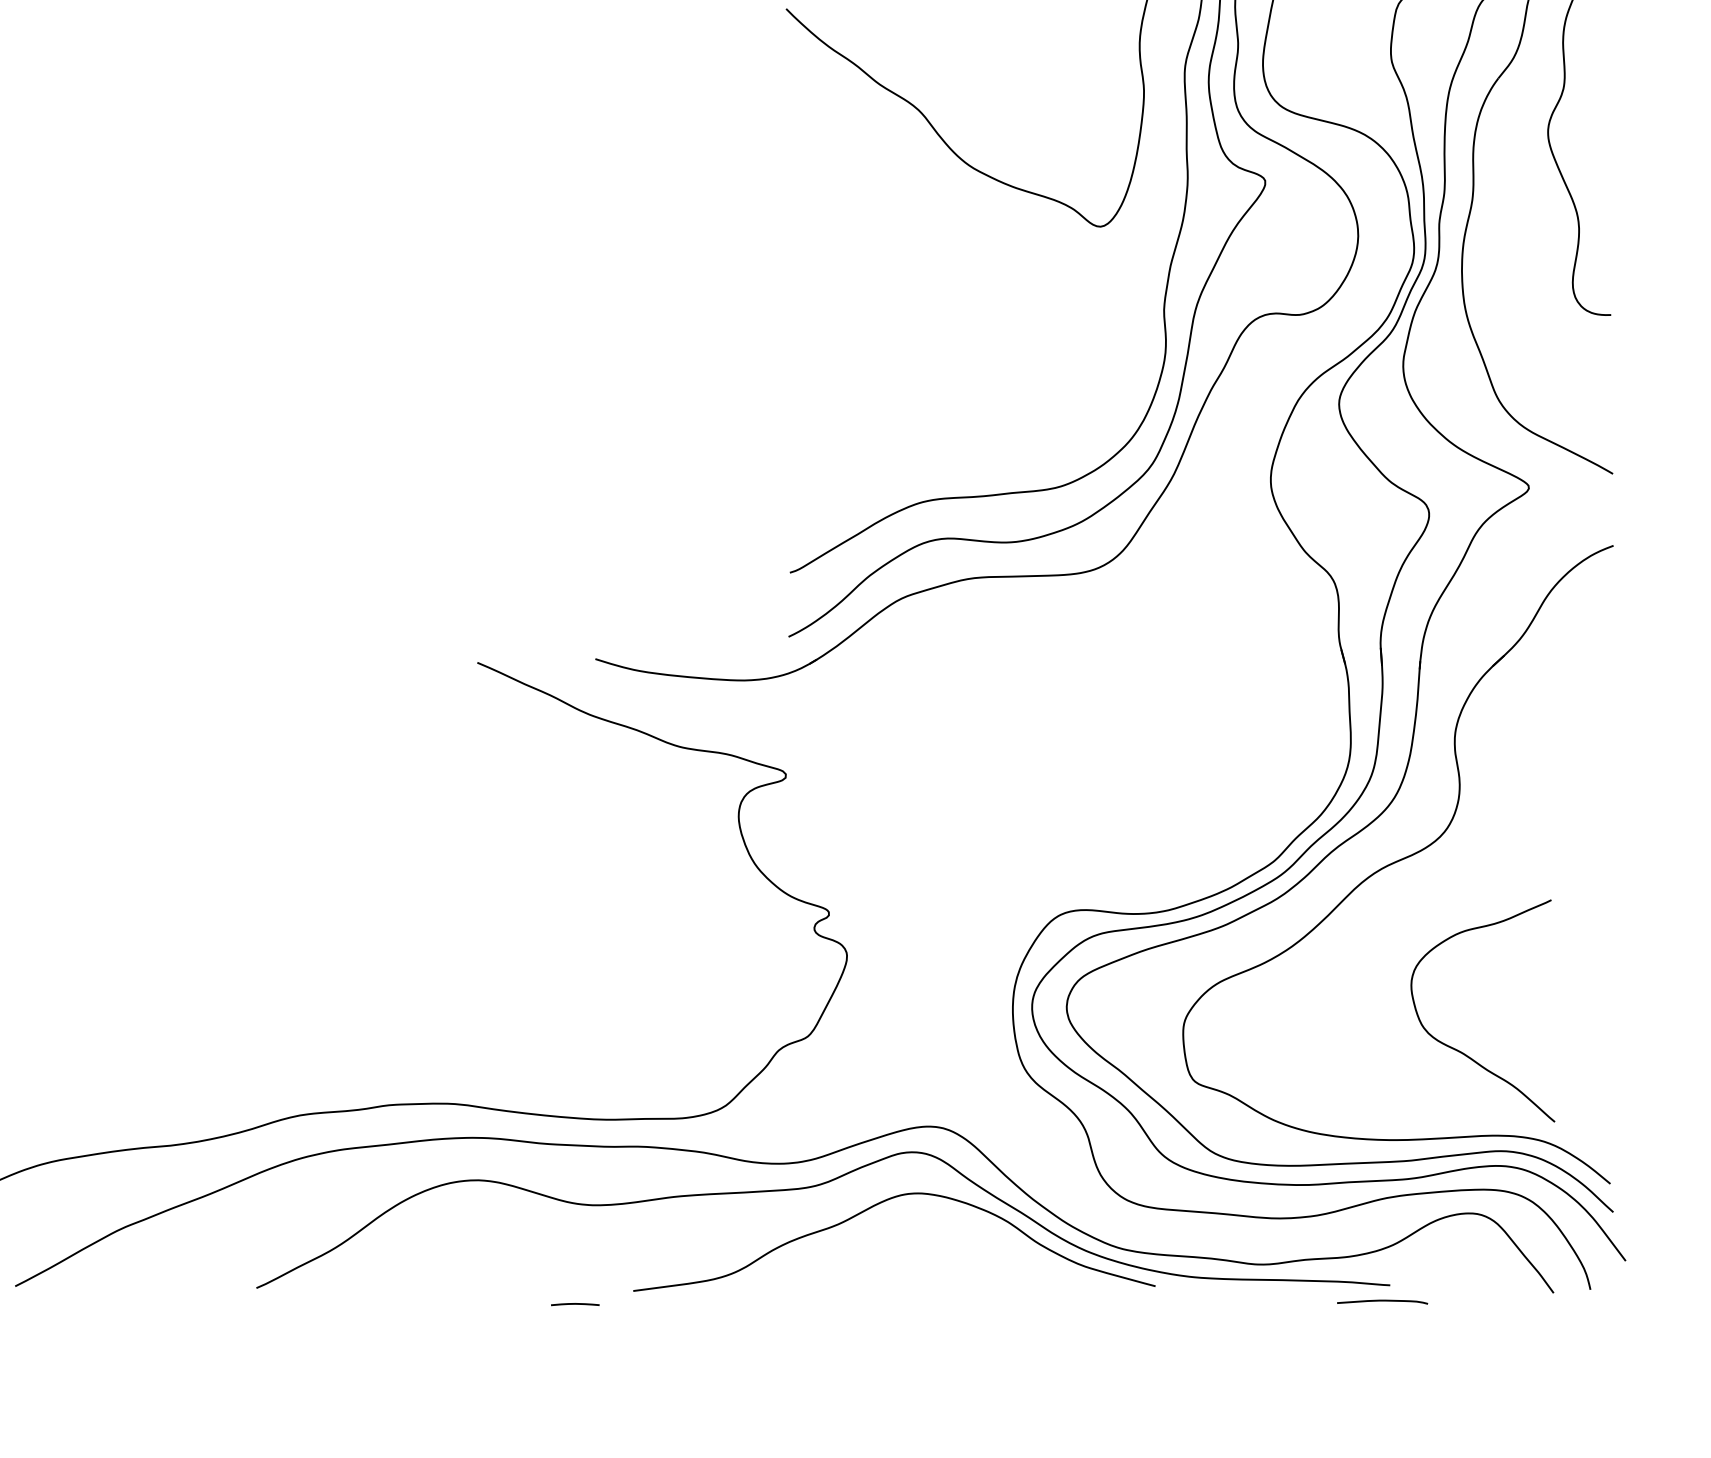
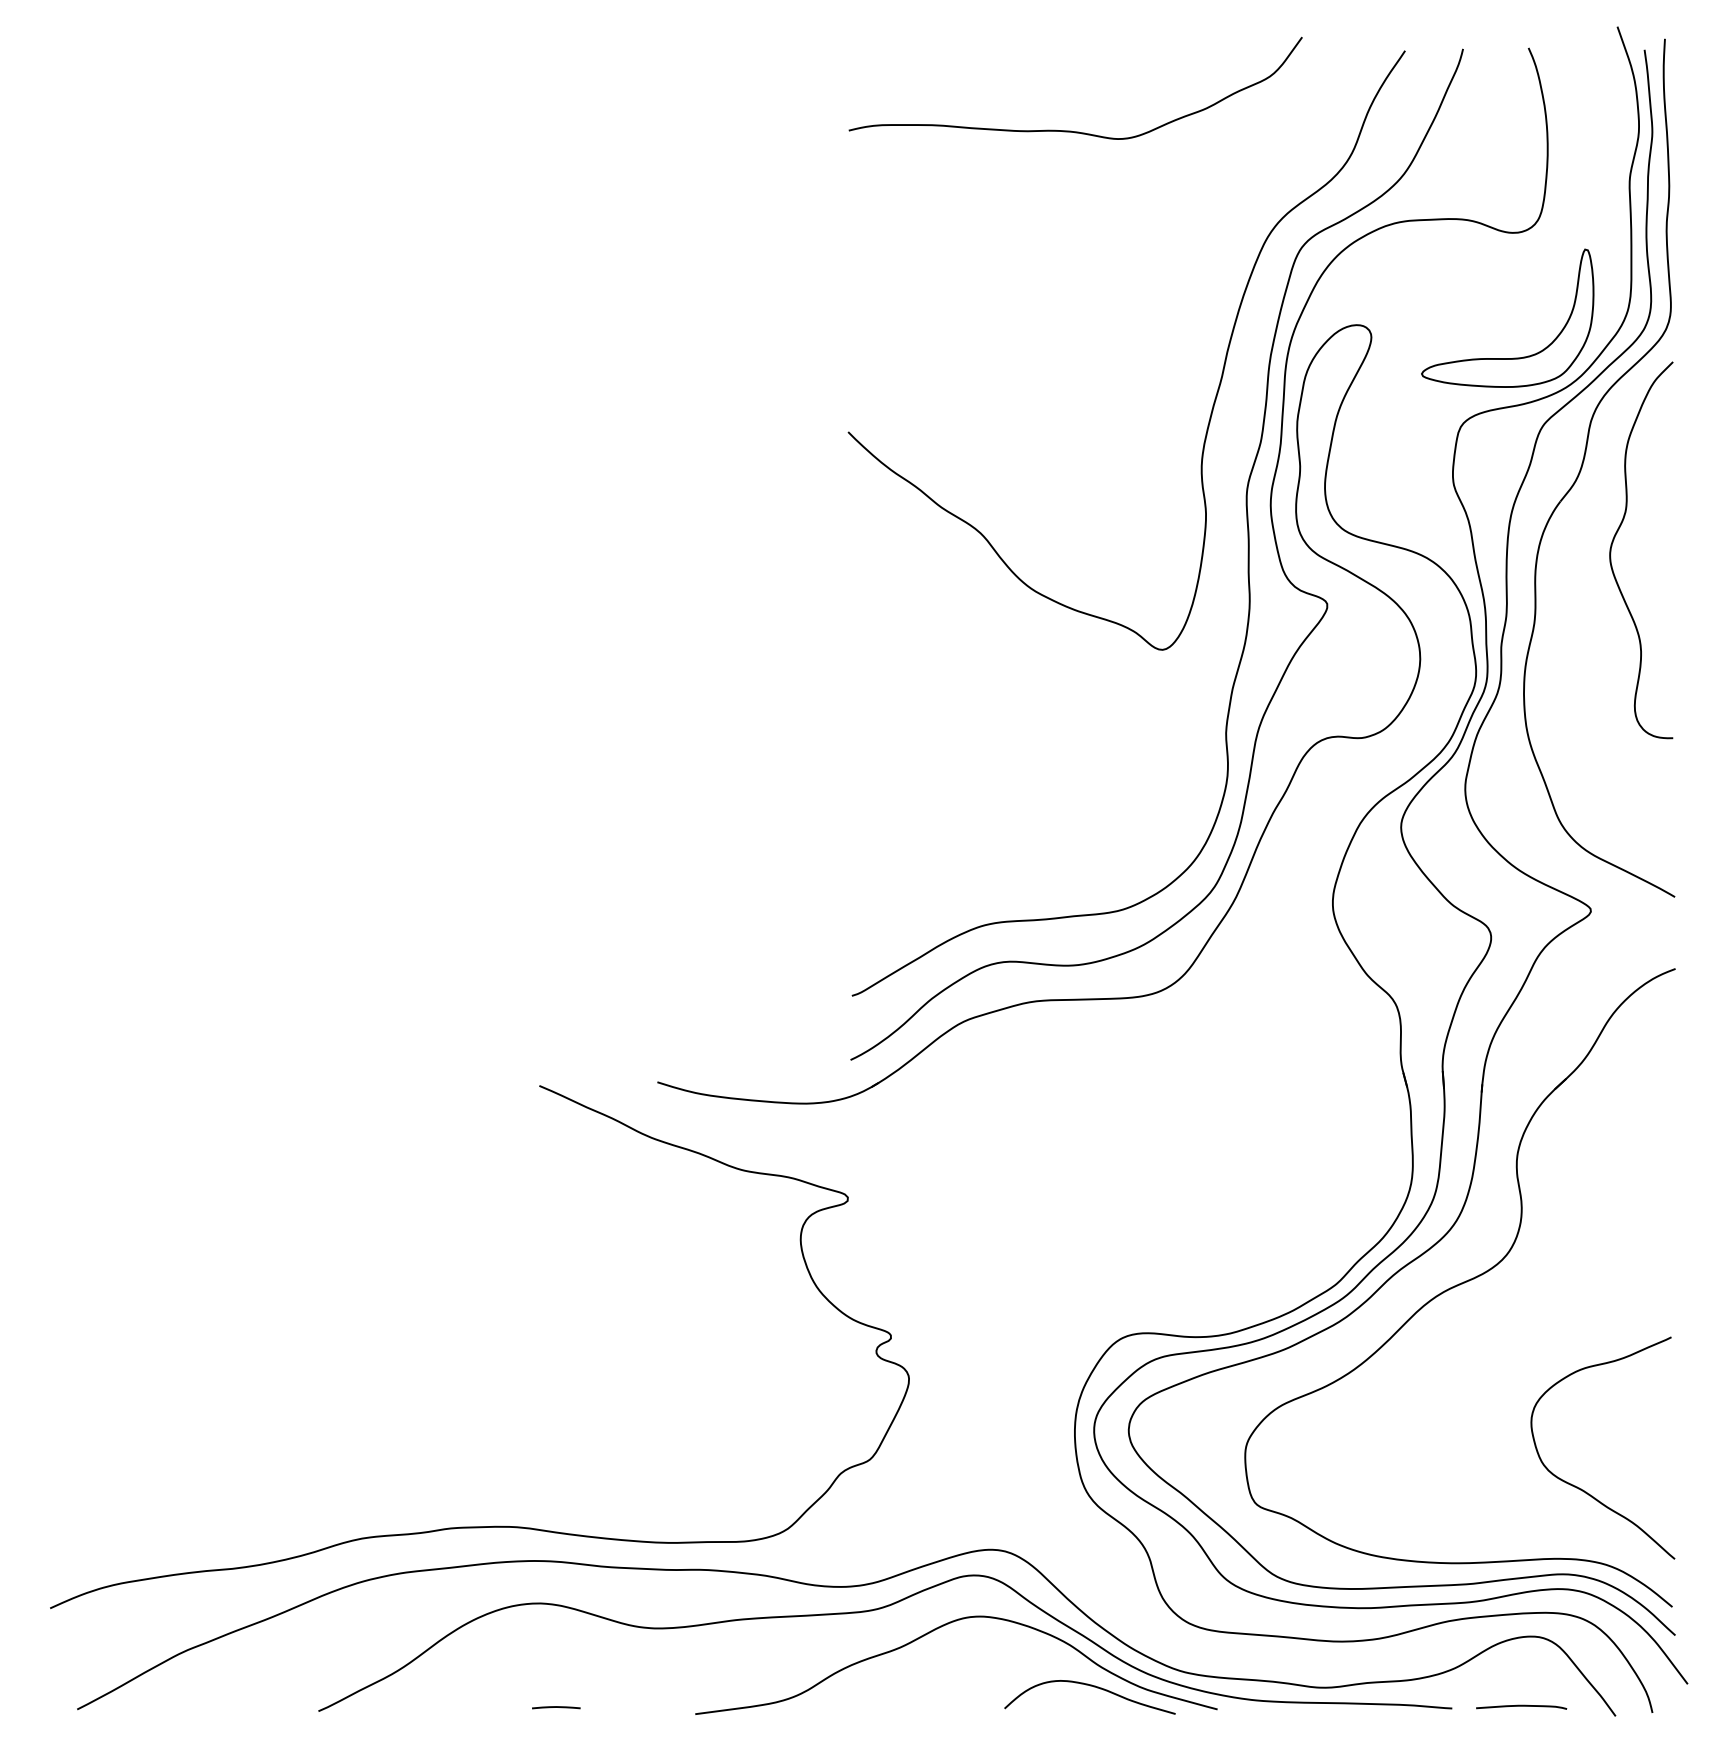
curve: (1461, 1051) -> (1581, 1488), moved
curve: (1031, 1264) -> (1093, 1687), added
curve: (1382, 1301) -> (1521, 1706), moved
line: (575, 1304) -> (556, 1707), moved

